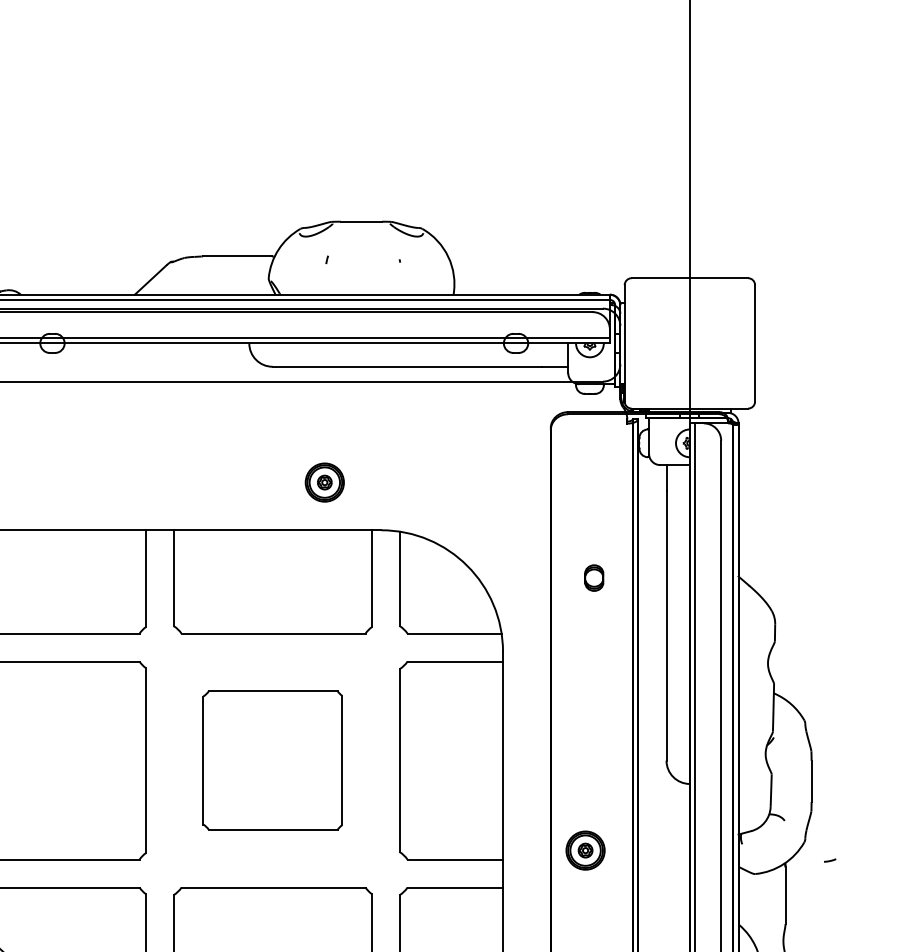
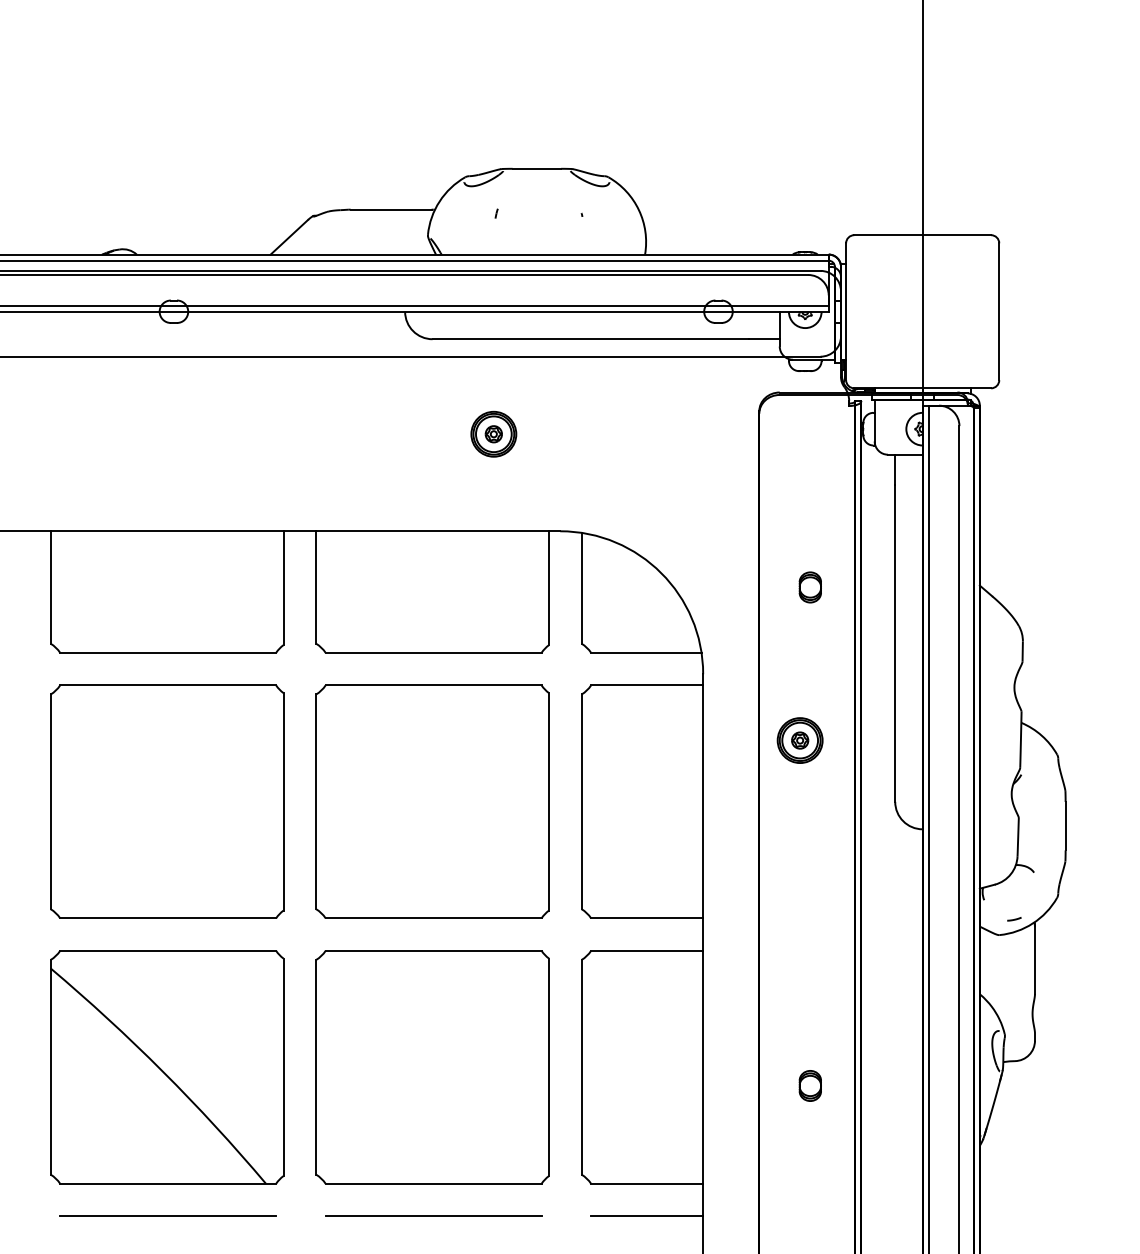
part: (324, 481) -> (493, 433), moved
part: (272, 760) -> (432, 801), size x1.43
part: (585, 850) -> (799, 740), moved
curve: (830, 860) -> (1014, 919), moved

